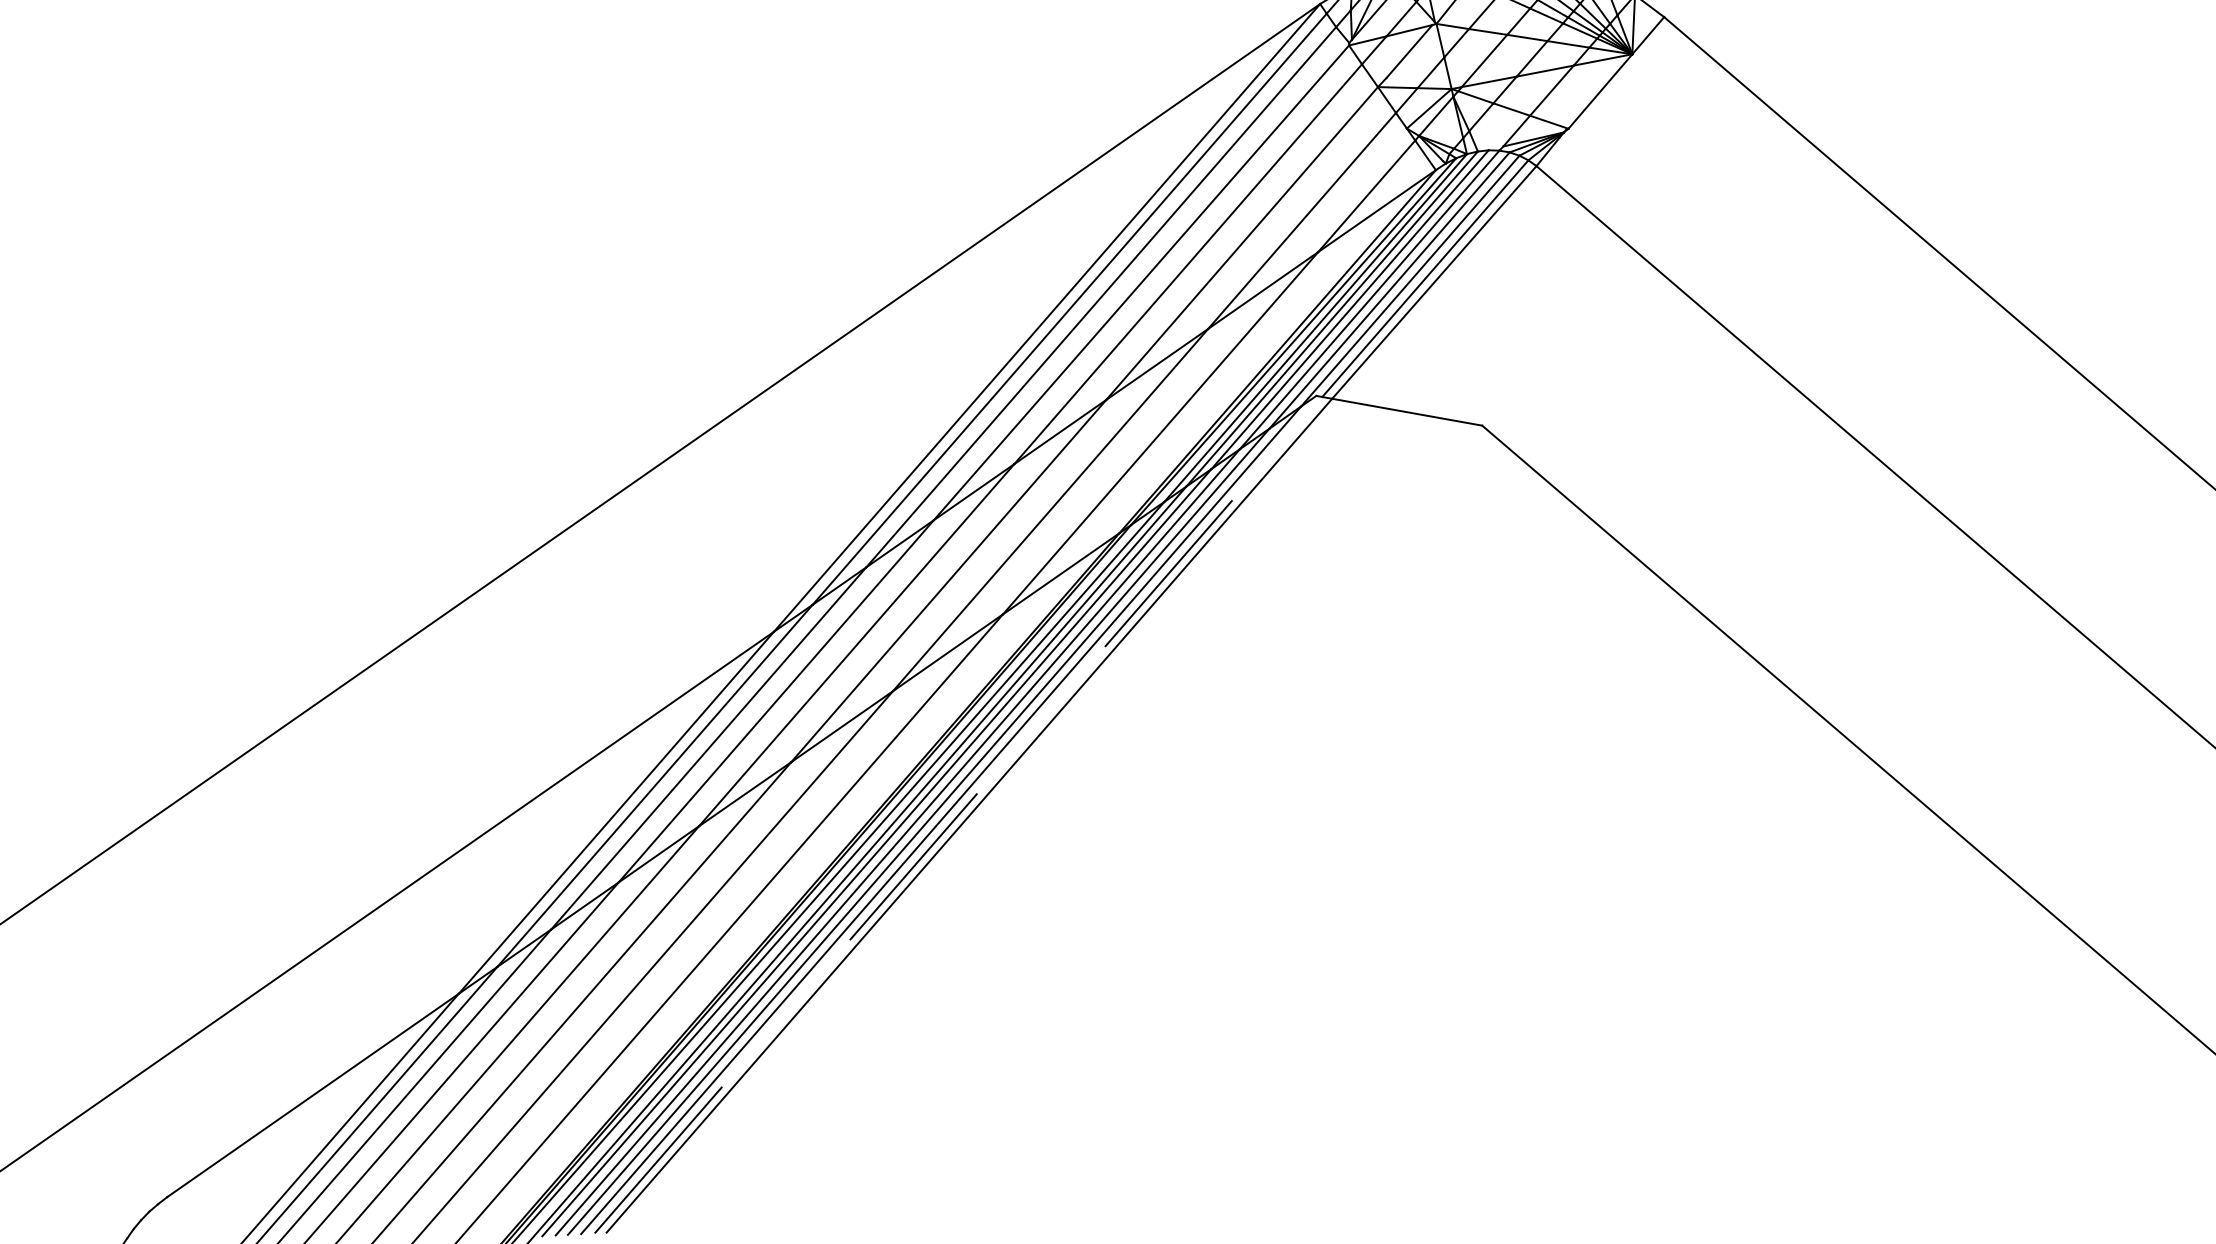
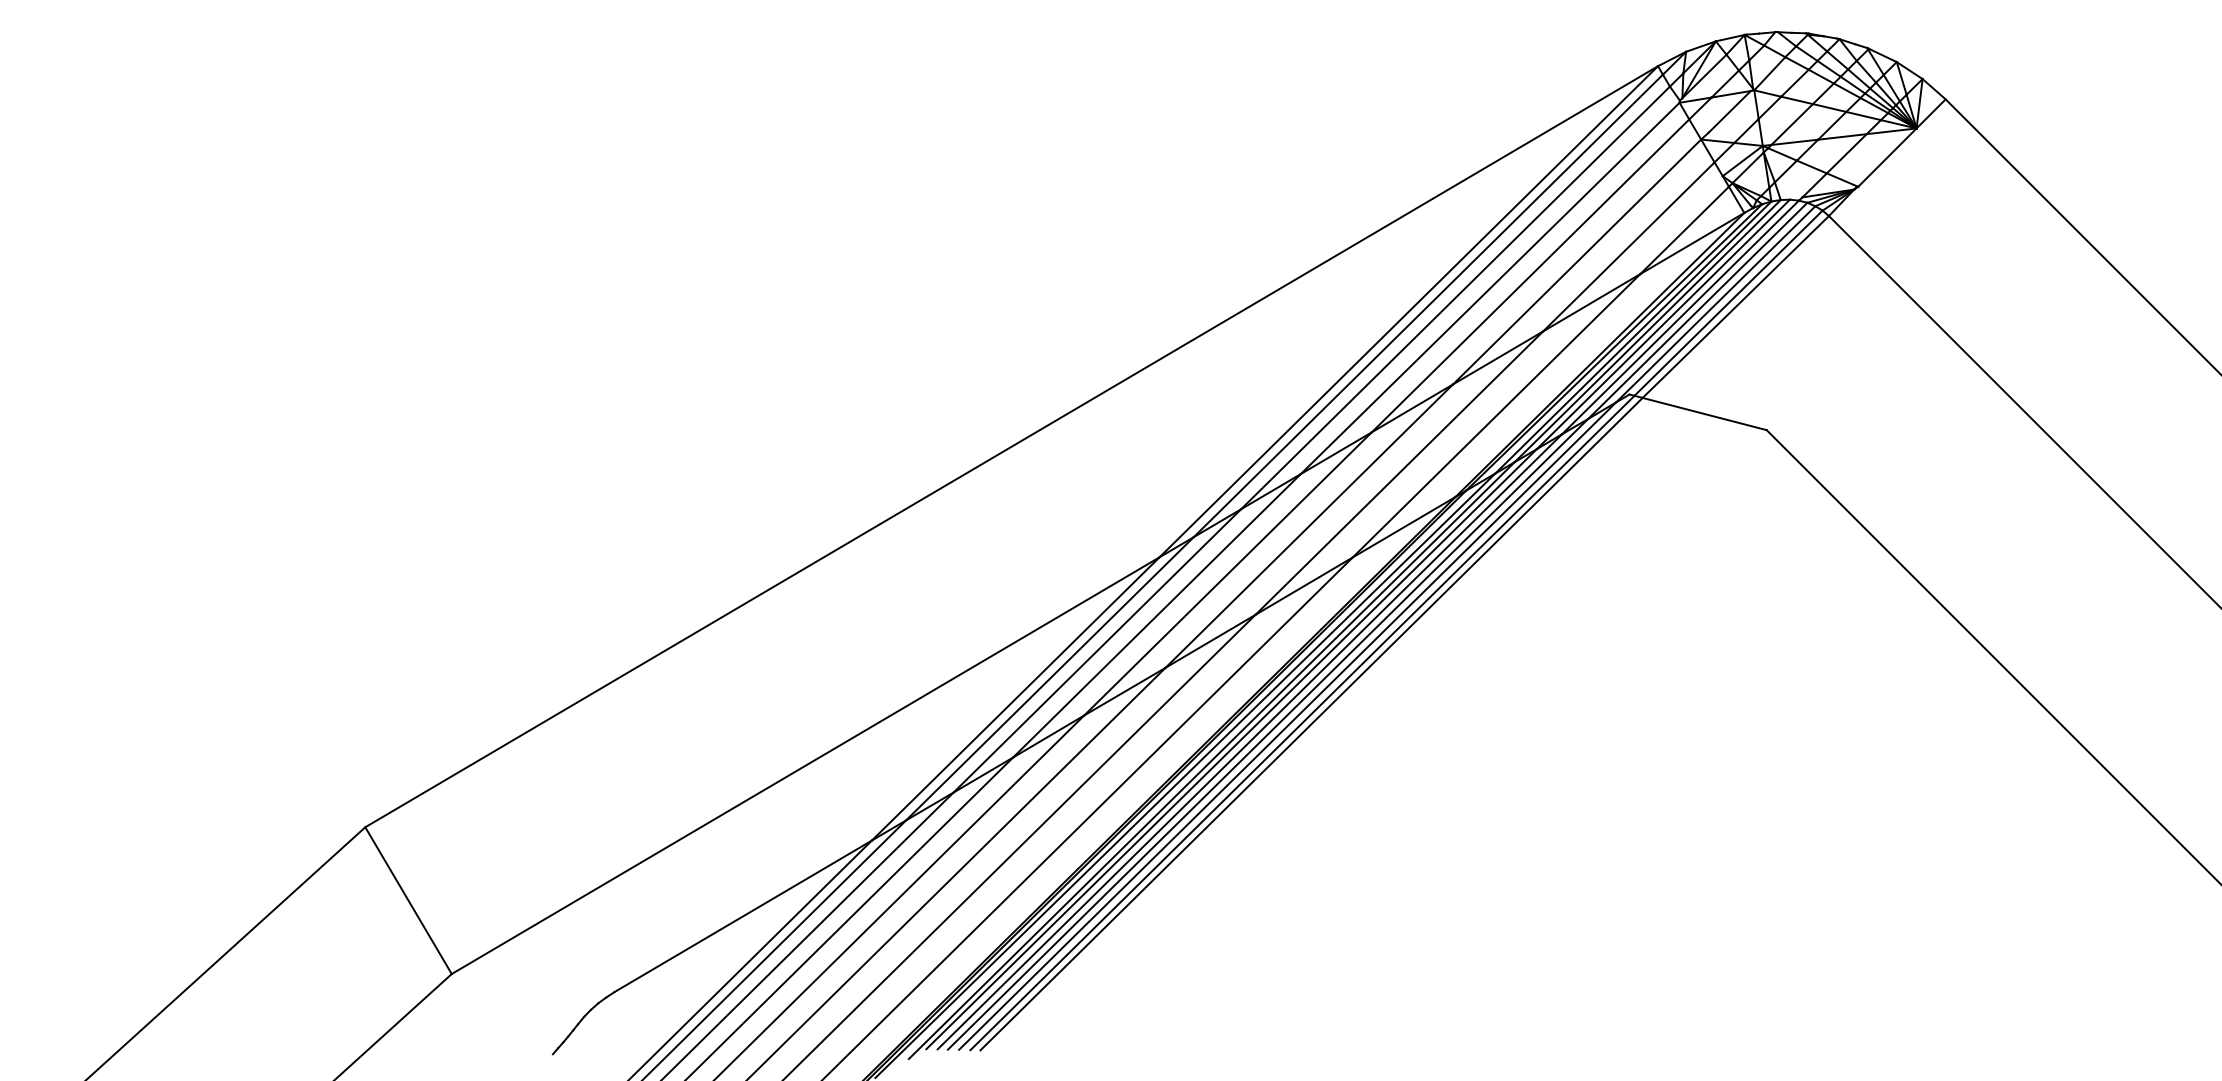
line: (958, 814) -> (1302, 722), dashed -> solid

